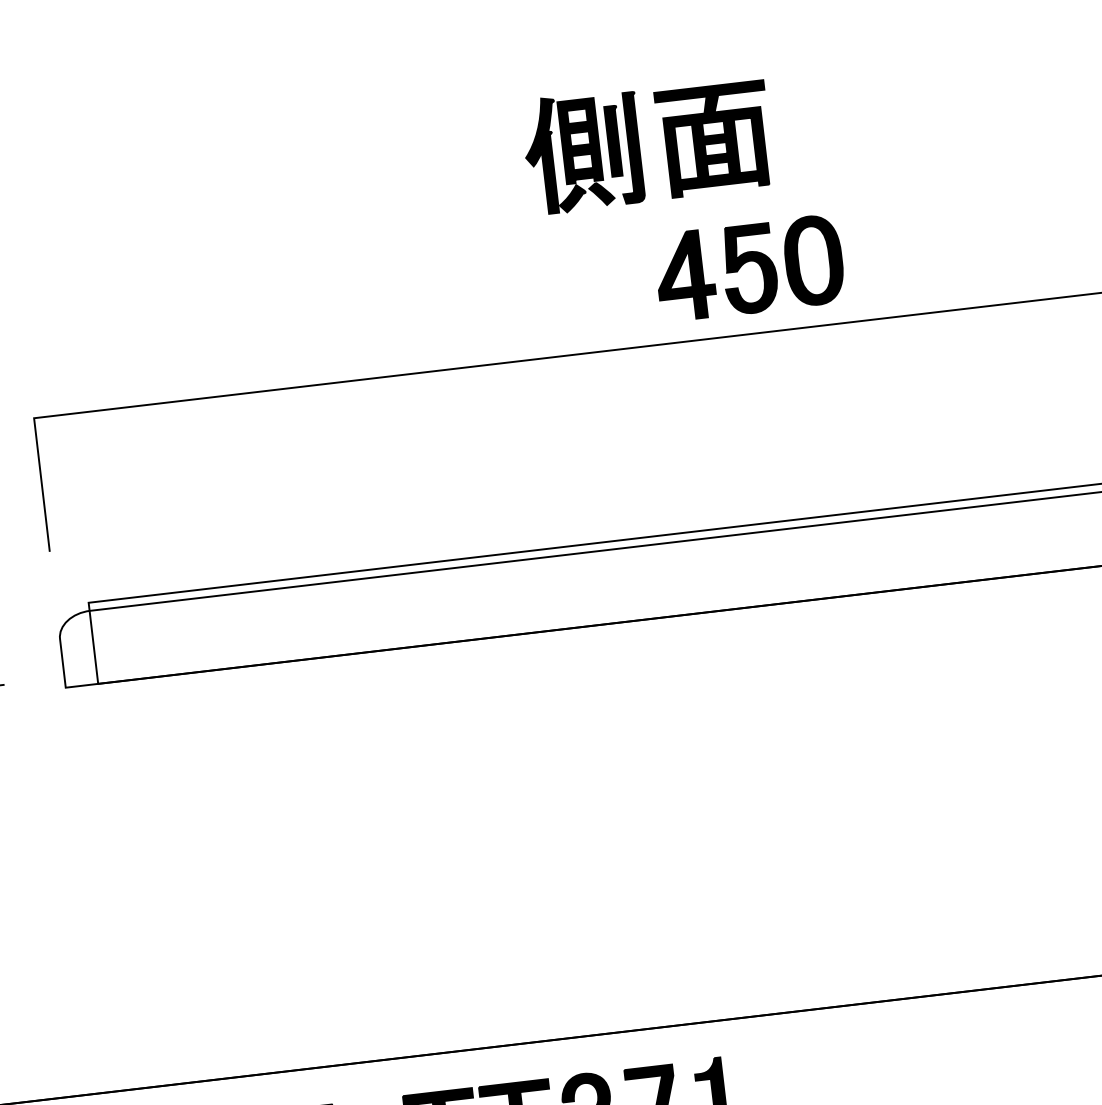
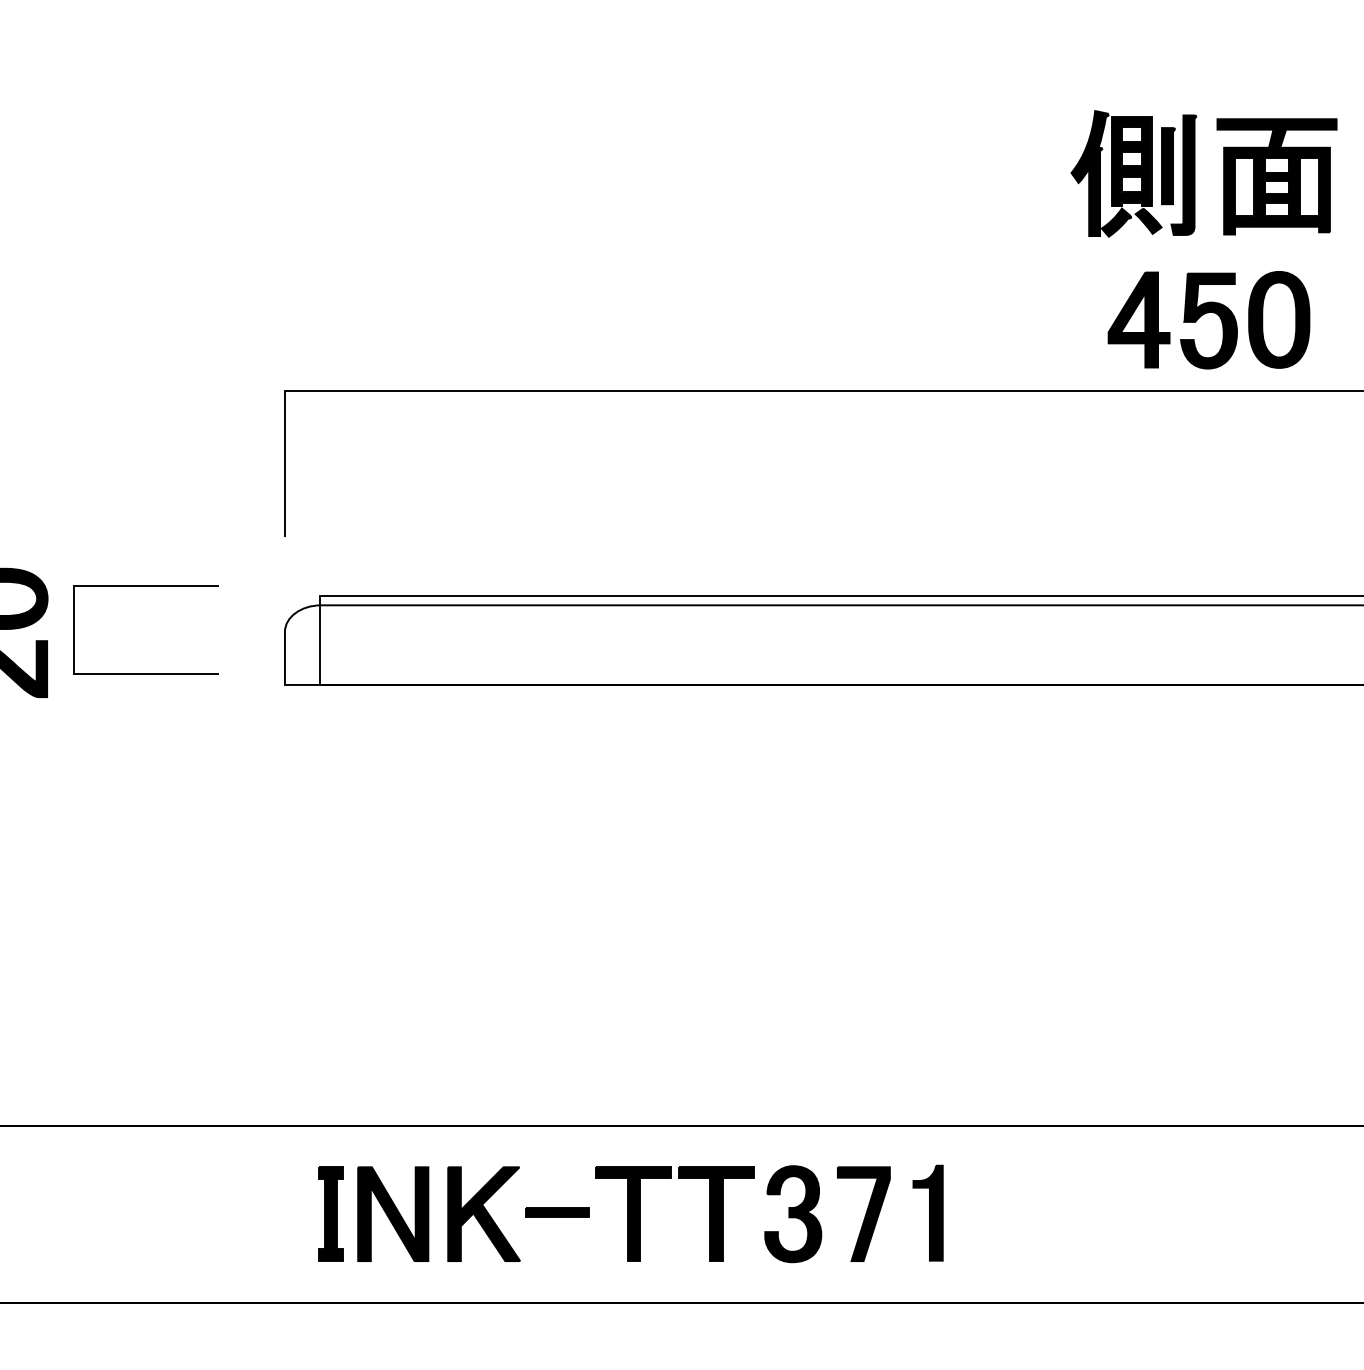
part: (639, 145) -> (1195, 173), moved
part: (745, 263) -> (1205, 314), moved

